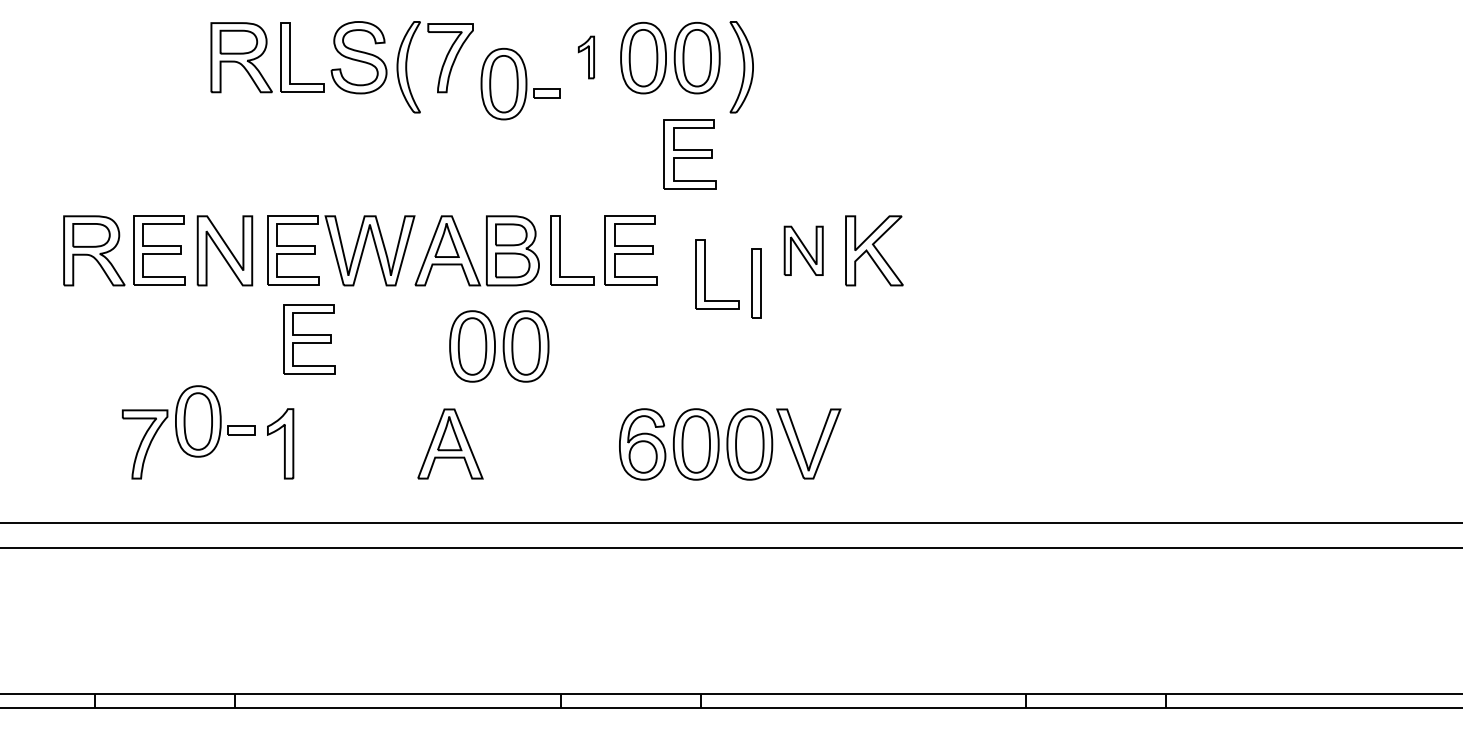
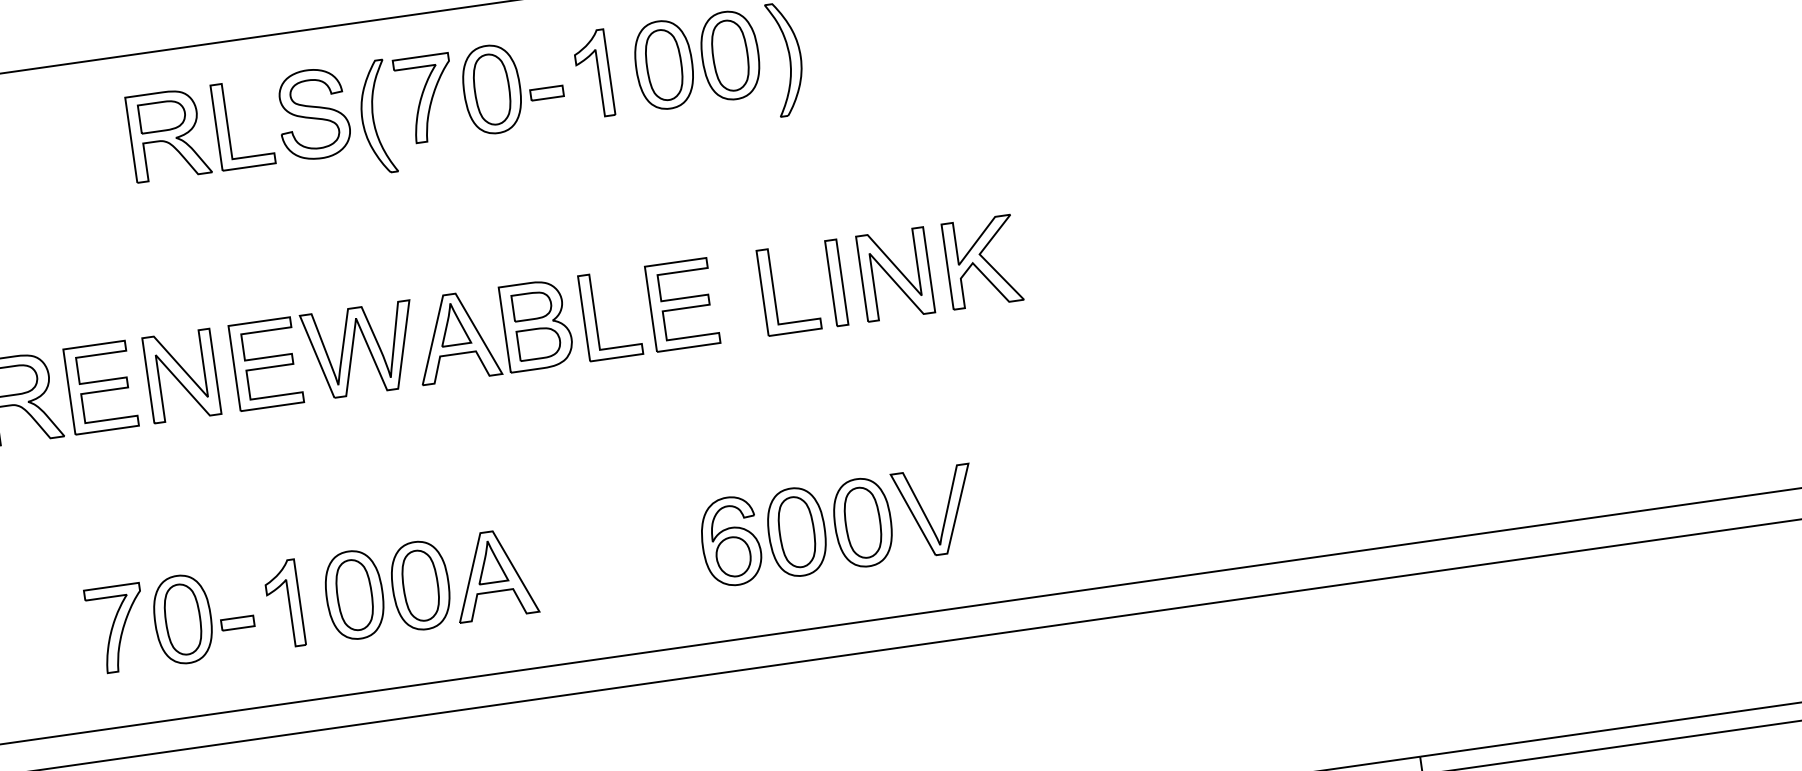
part: (586, 57) -> (593, 74), size x1.67
part: (520, 83) -> (512, 85), moved
part: (689, 154) -> (737, 175), removed
part: (803, 250) -> (895, 274), size x1.43
part: (705, 274) -> (774, 291), moved
part: (756, 283) -> (837, 282), moved
part: (309, 339) -> (301, 470), removed
part: (499, 346) -> (387, 590), moved
part: (215, 421) -> (204, 616), moved

